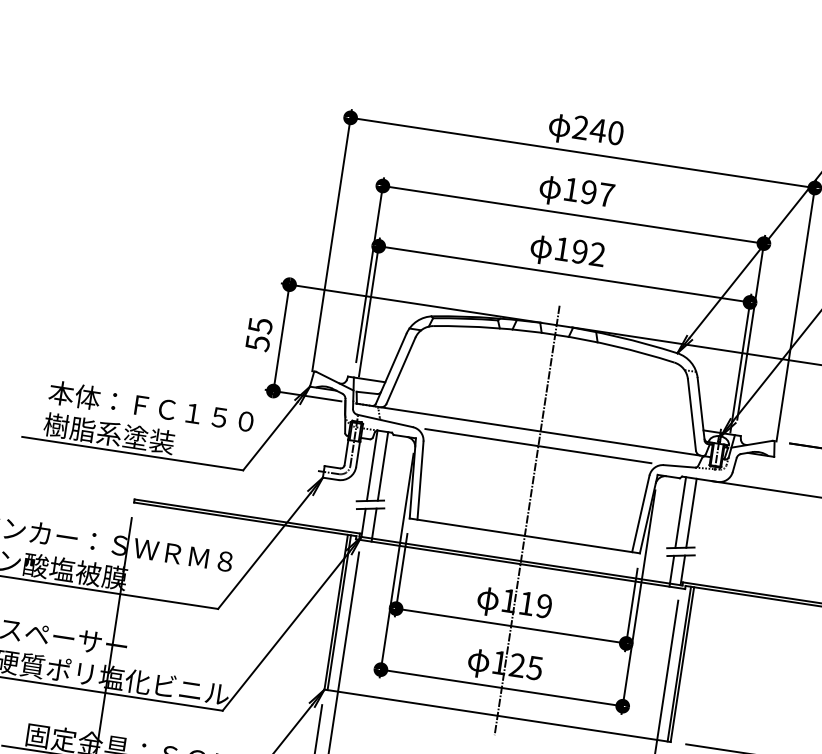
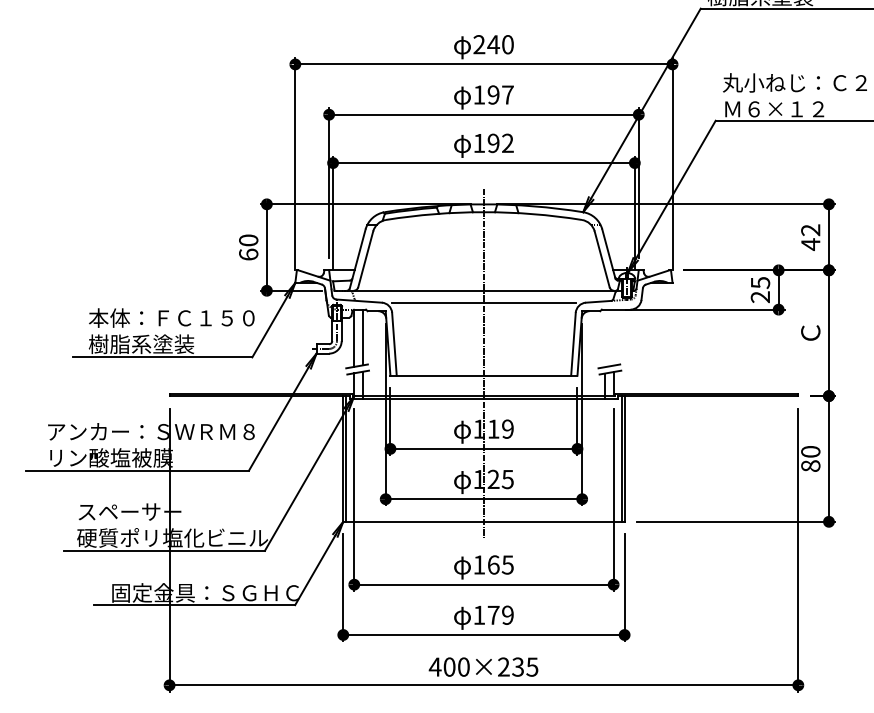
text: (258, 334) -> (248, 247), 55 -> 60
line: (680, 512) -> (604, 338), removed
line: (691, 513) -> (613, 337), removed

